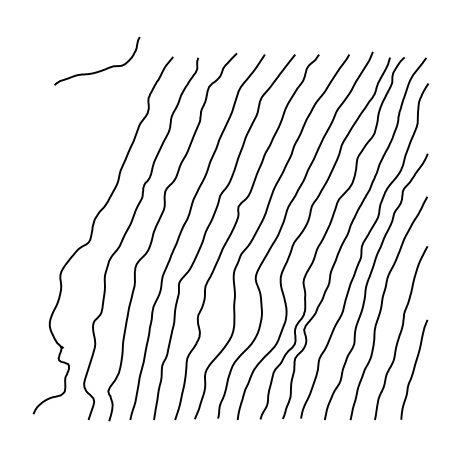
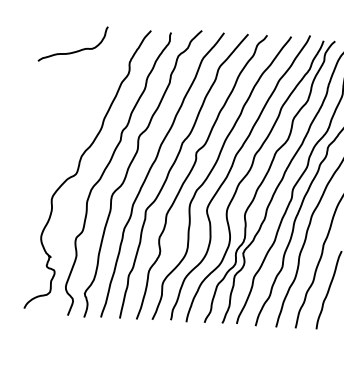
curve: (101, 69) -> (76, 50), moved

